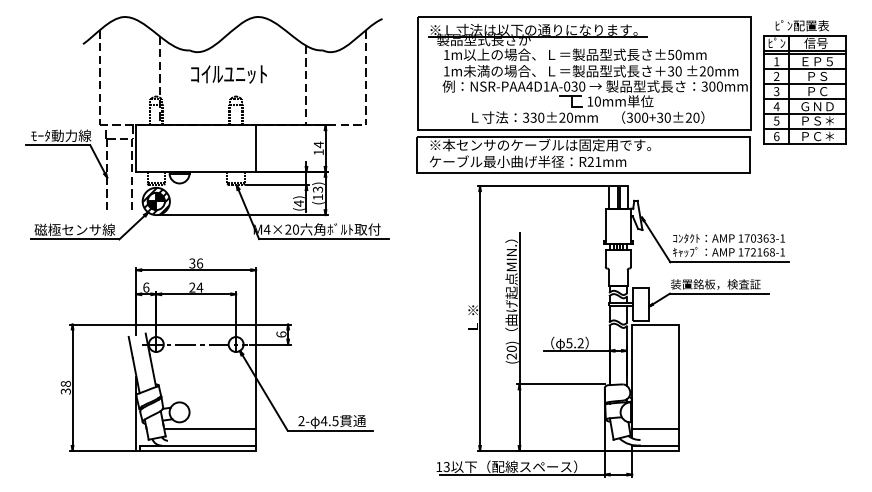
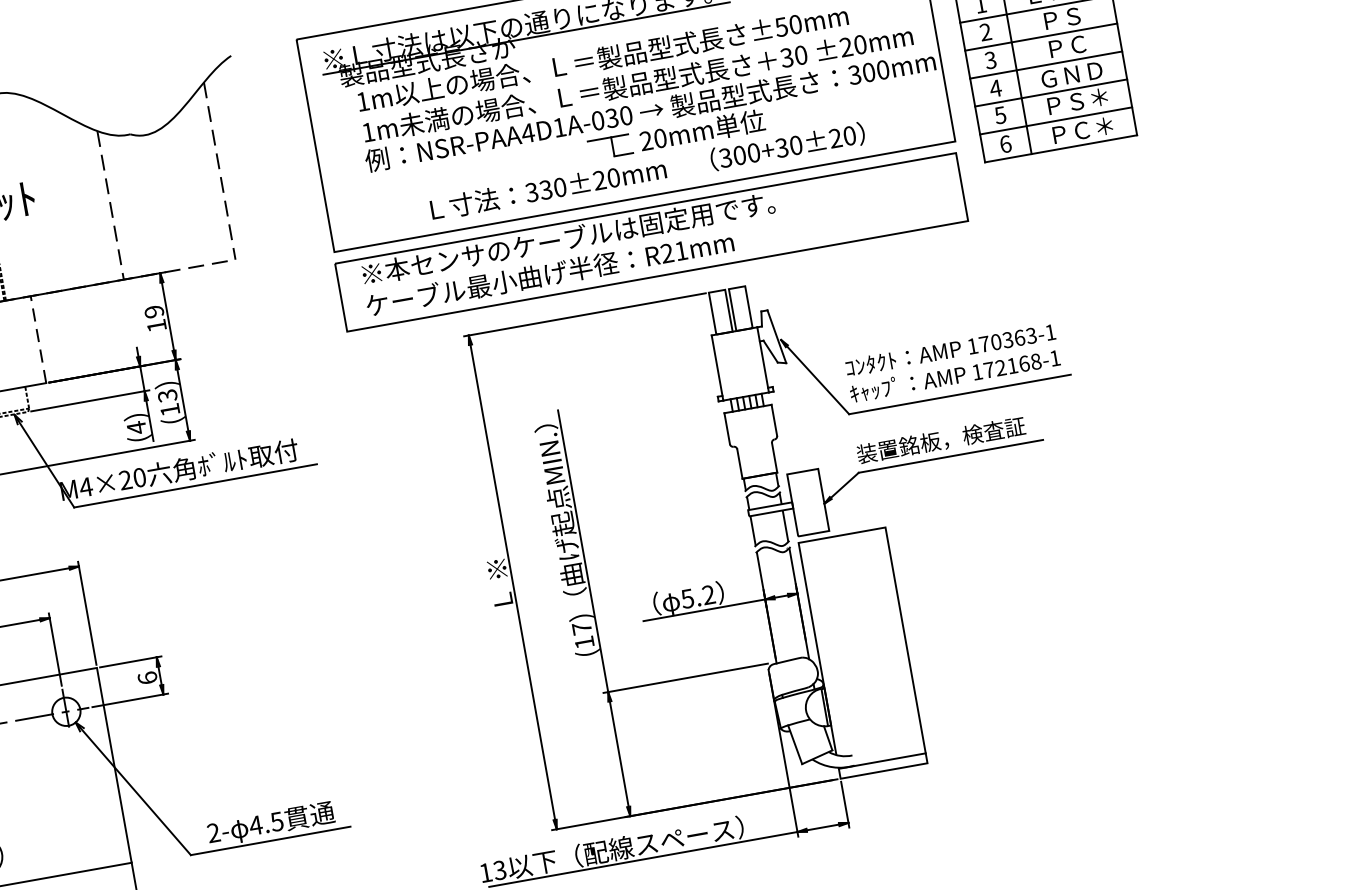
text: (590, 101) -> (646, 140), 10mm -> 20mm
text: (318, 144) -> (153, 311), 14 -> 19
line: (256, 148) -> (39, 339), solid -> dashed
text: (511, 352) -> (582, 635), (20) -> (17)
line: (655, 429) -> (876, 731), removed

